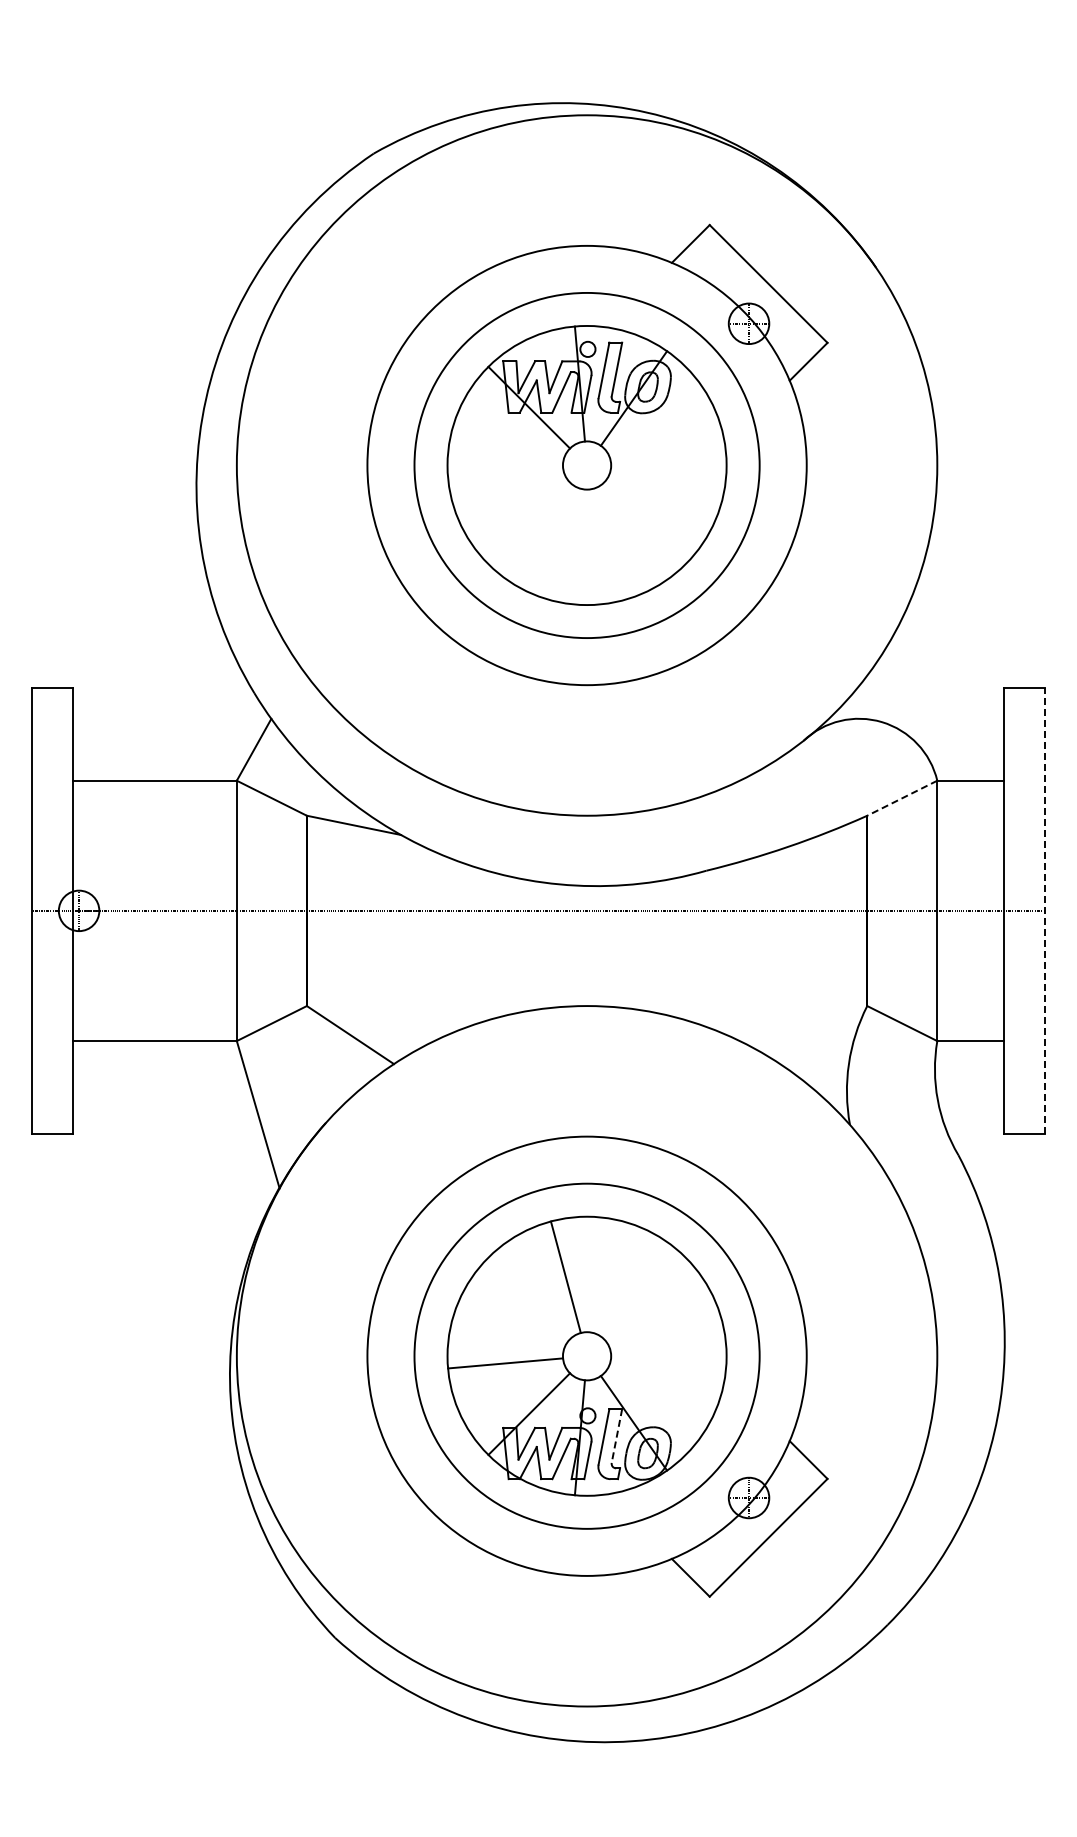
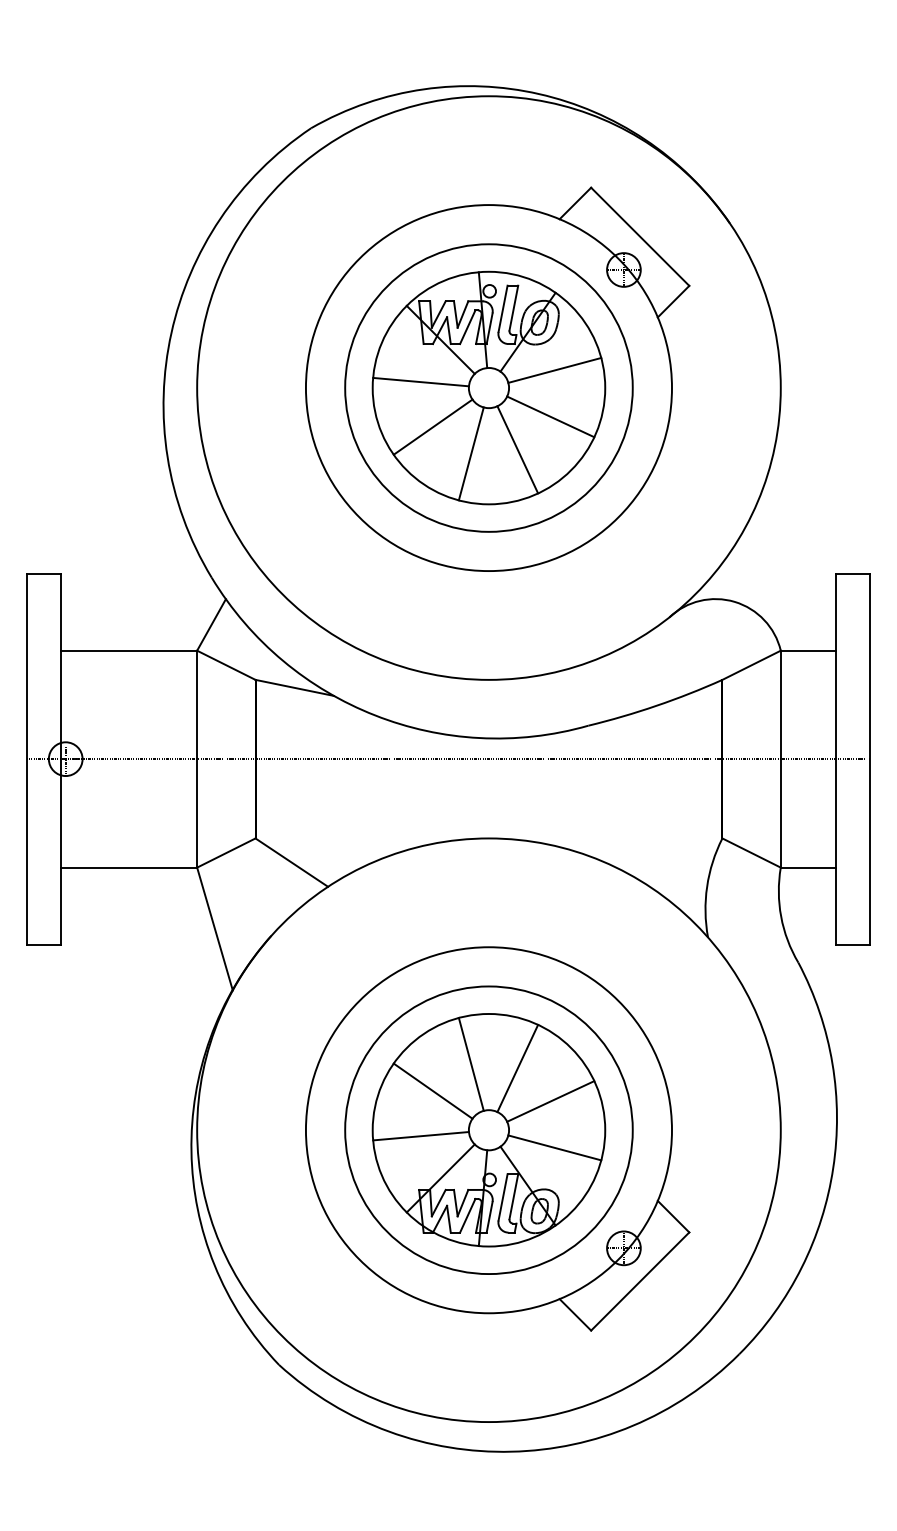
line: (665, 444) -> (554, 370), added
line: (505, 458) -> (421, 382), added
line: (660, 499) -> (550, 416), added
line: (519, 512) -> (432, 427), added
line: (621, 539) -> (517, 449), added
line: (565, 544) -> (470, 453), added
line: (901, 798) -> (750, 665), dashed -> solid
line: (1044, 910) -> (870, 758), dashed -> solid
line: (621, 1281) -> (517, 1067), added
line: (519, 1309) -> (432, 1091), added
line: (660, 1321) -> (550, 1101), added
line: (665, 1377) -> (554, 1147), added
line: (616, 1436) -> (513, 1197), dashed -> solid

